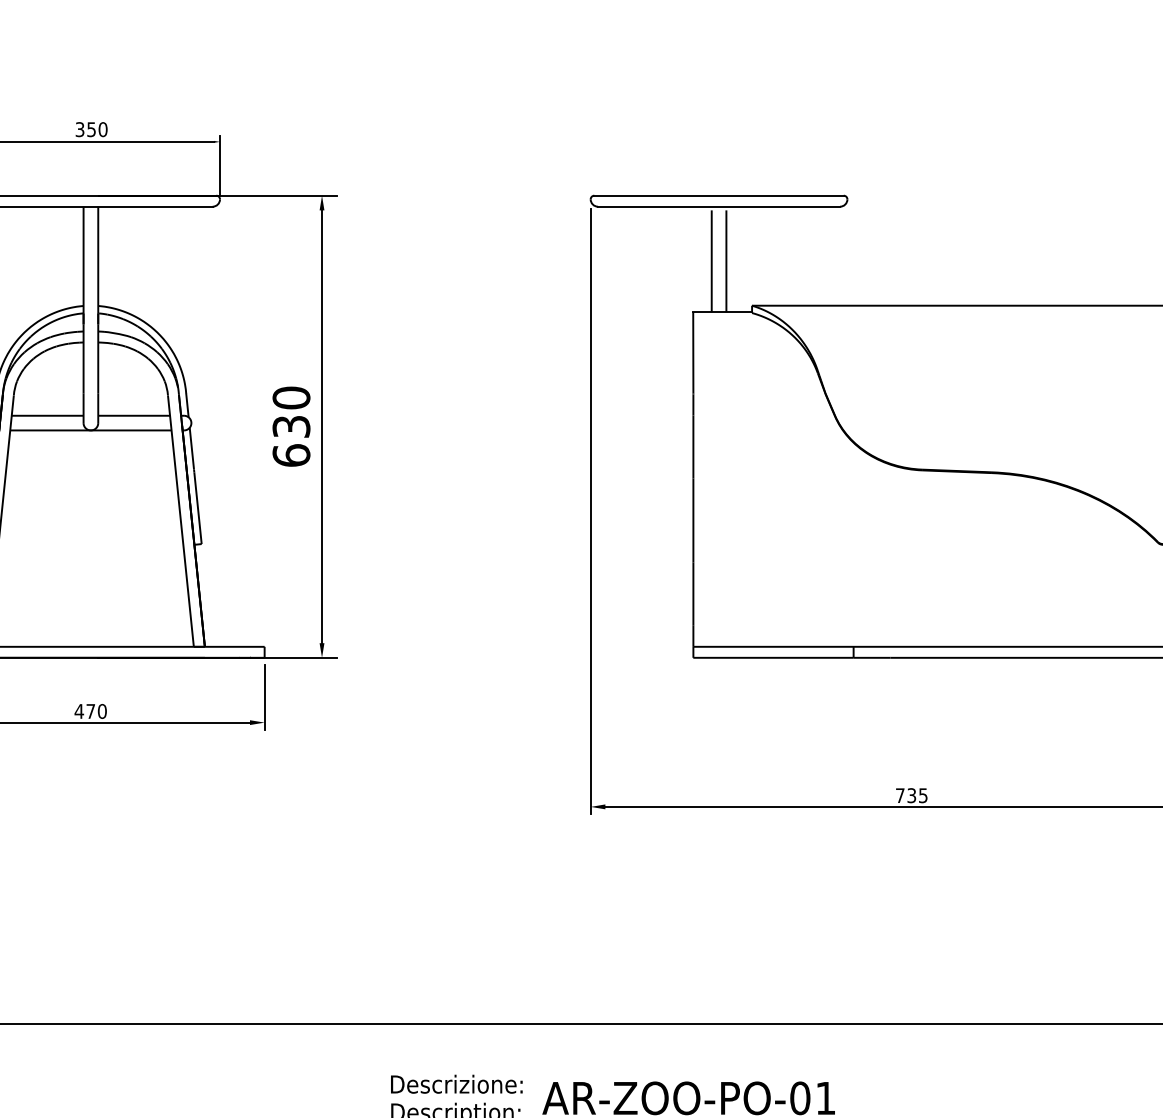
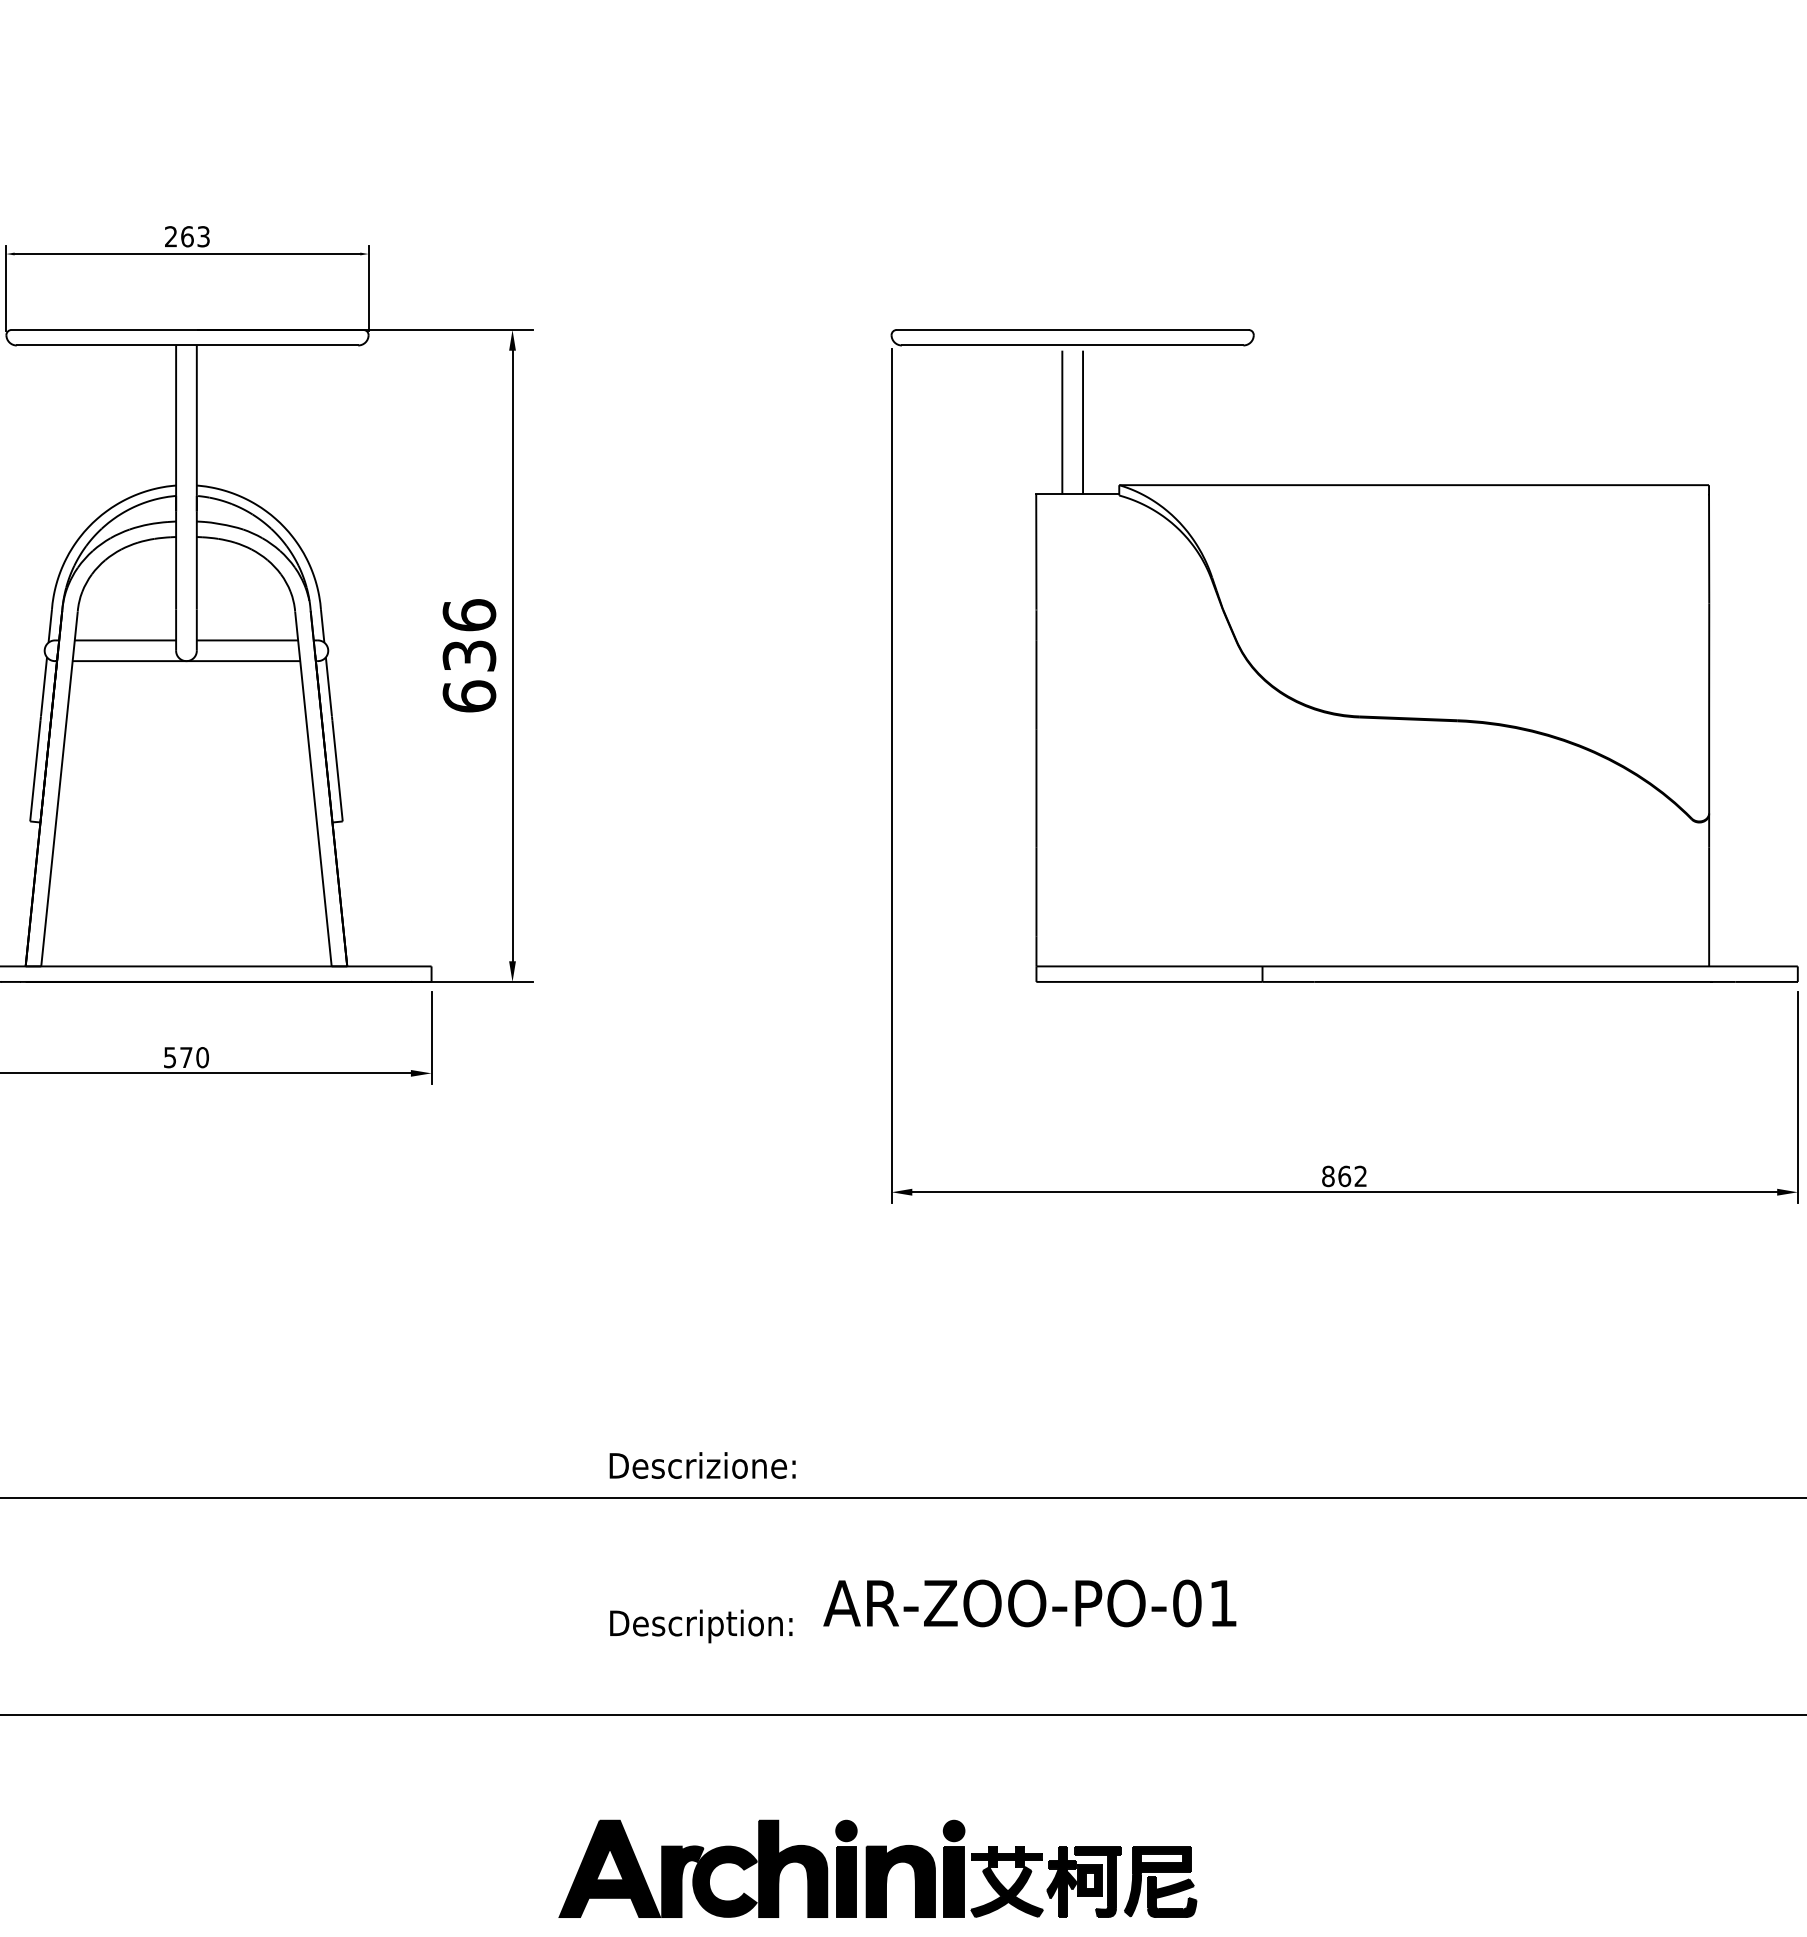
text: (91, 129) -> (187, 236), 350 -> 263
text: (291, 398) -> (469, 615), 630 -> 636
text: (78, 711) -> (169, 1057), 470 -> 570
text: (911, 795) -> (1344, 1176), 735 -> 862
text: (456, 1084) -> (702, 1465), moved

